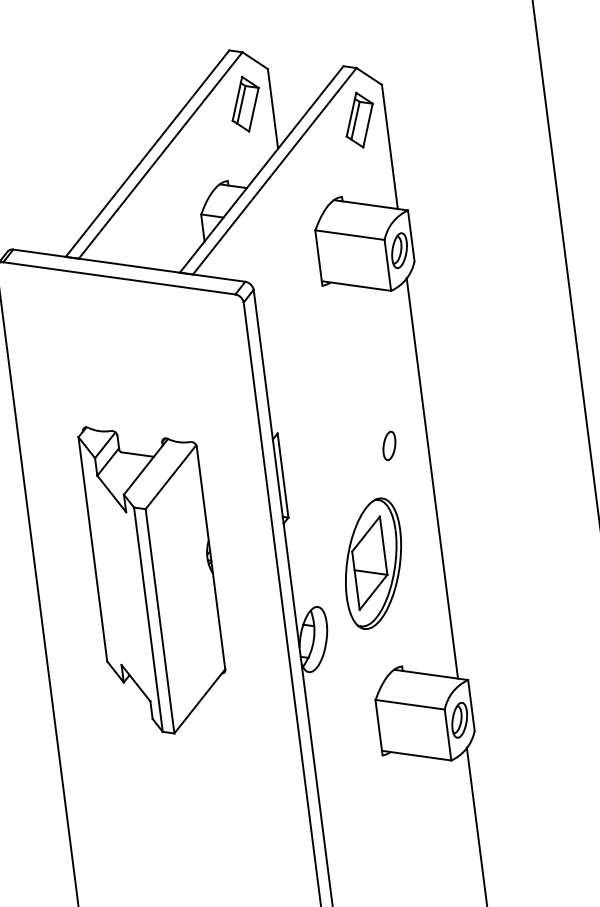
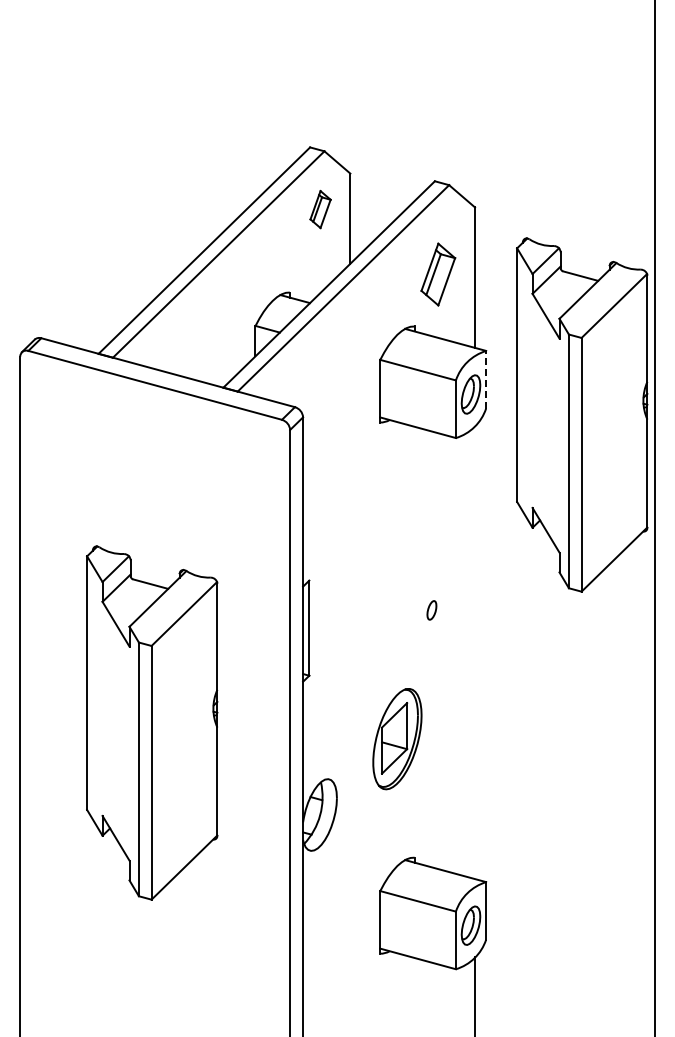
part: (245, 104) -> (320, 209), size x0.6
part: (359, 120) -> (438, 274), moved
line: (411, 235) -> (486, 379), solid -> dashed
part: (500, 255) -> (582, 414), added
part: (389, 446) -> (431, 610), size x0.6
line: (432, 478) -> (475, 652), removed
part: (373, 563) -> (397, 738), size x0.7

